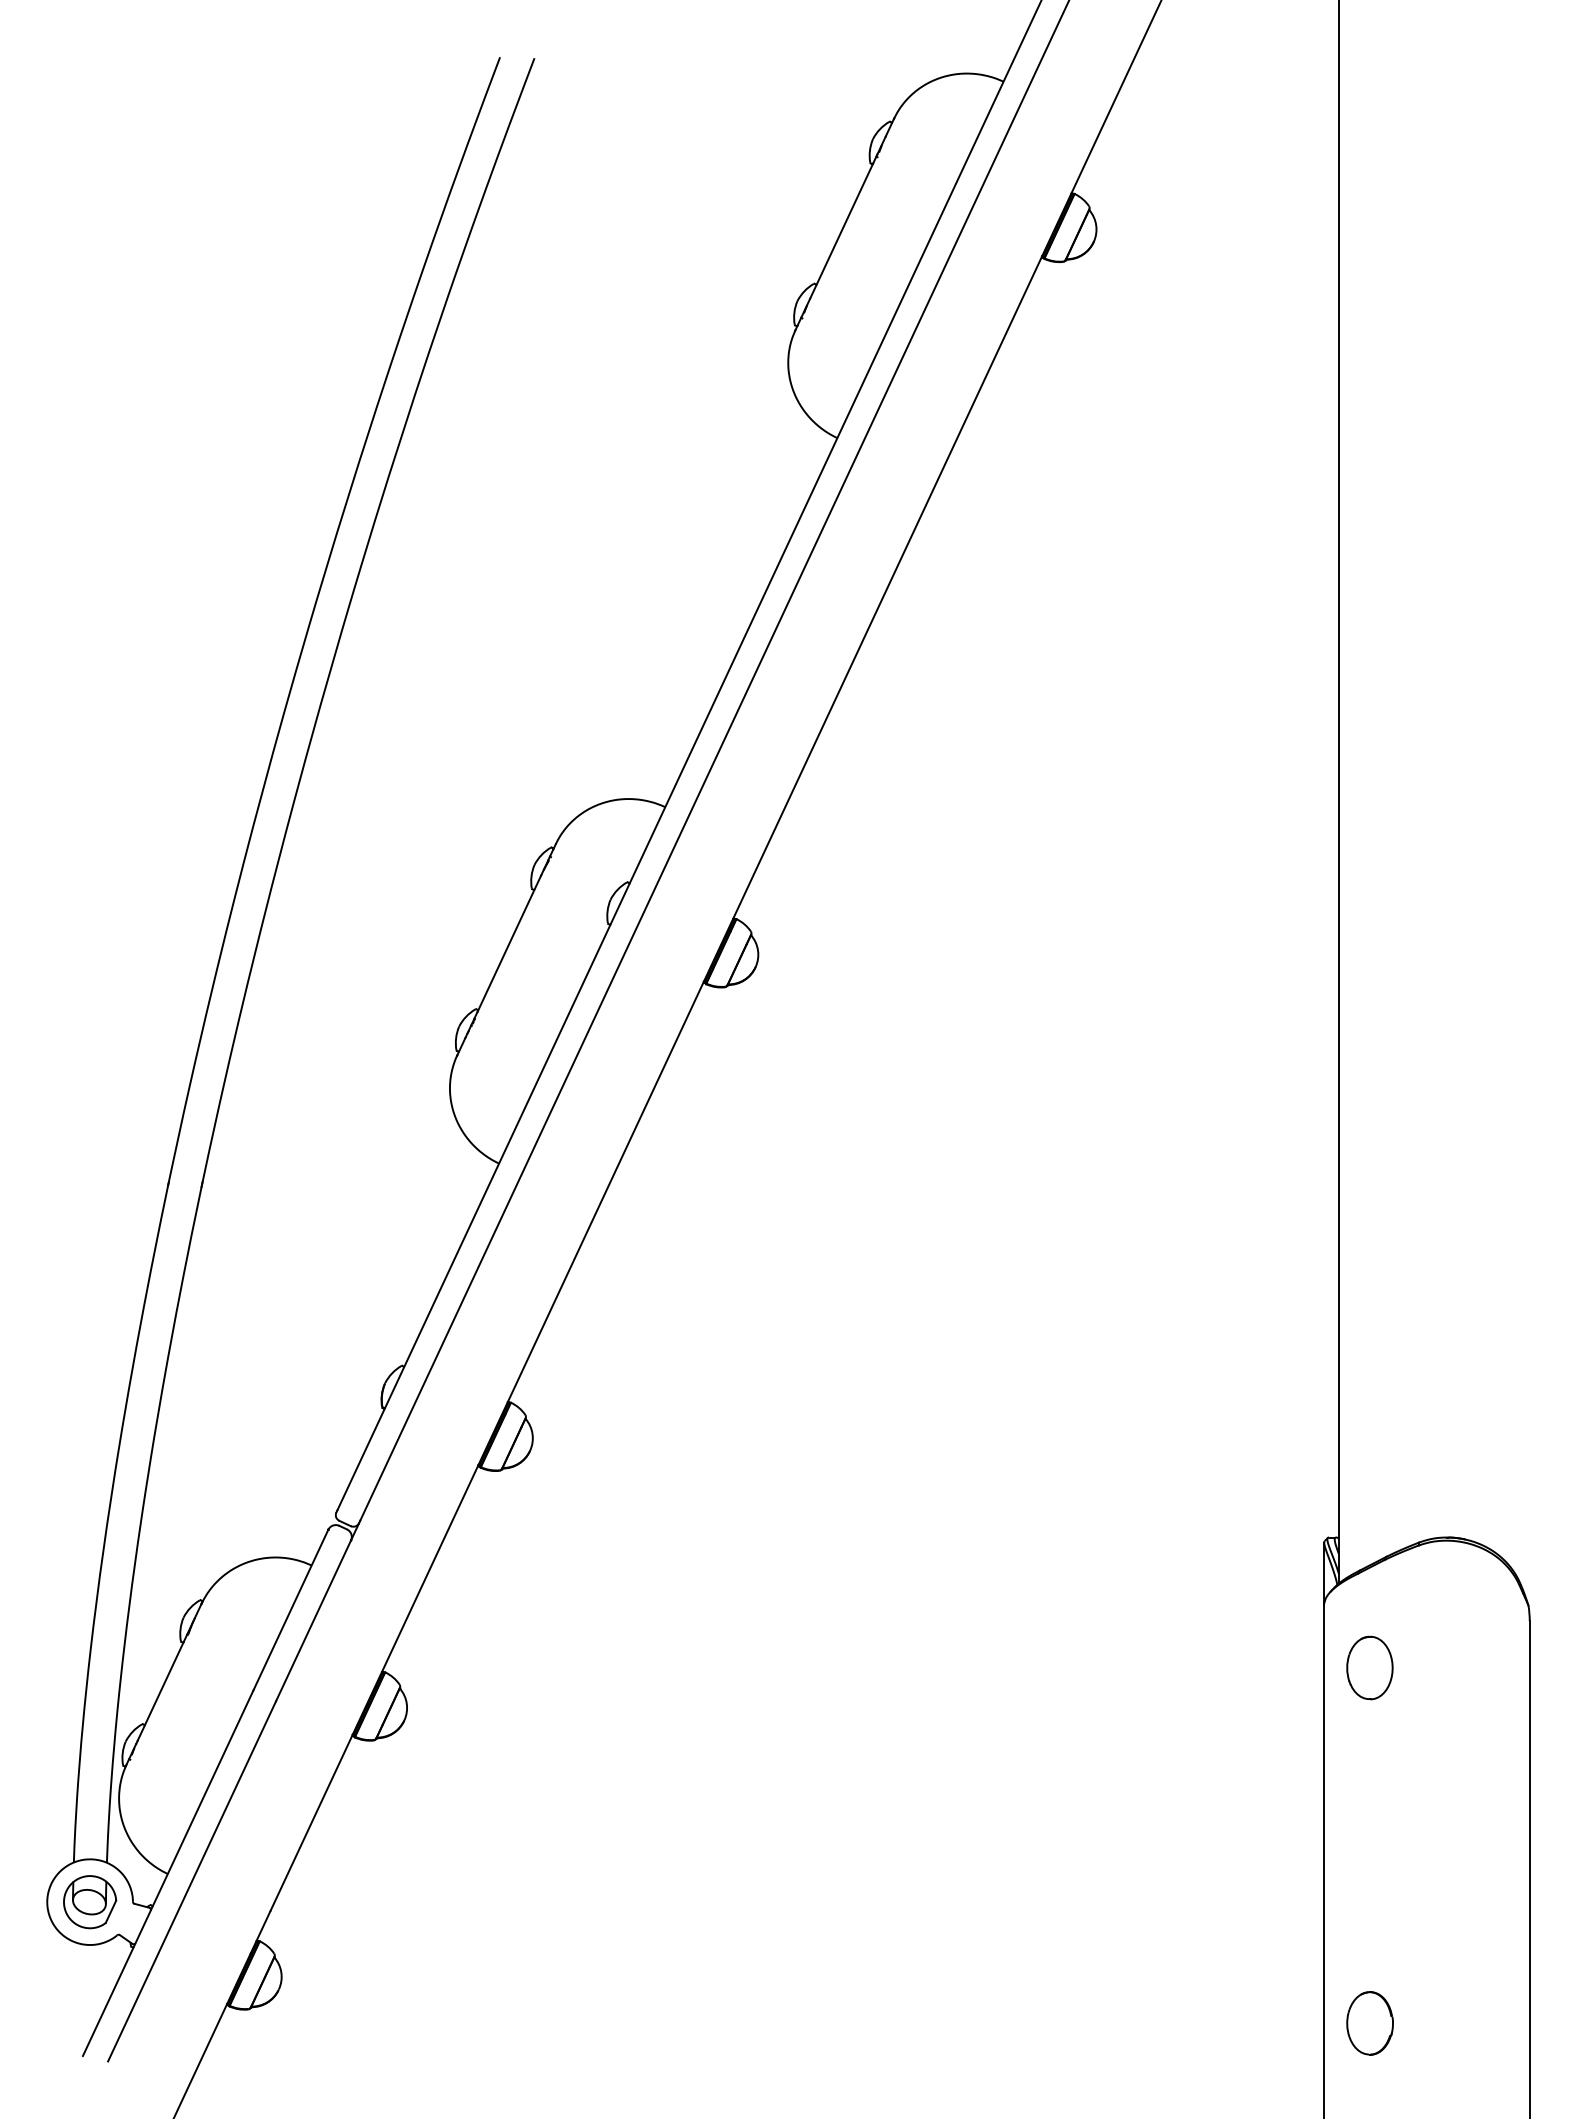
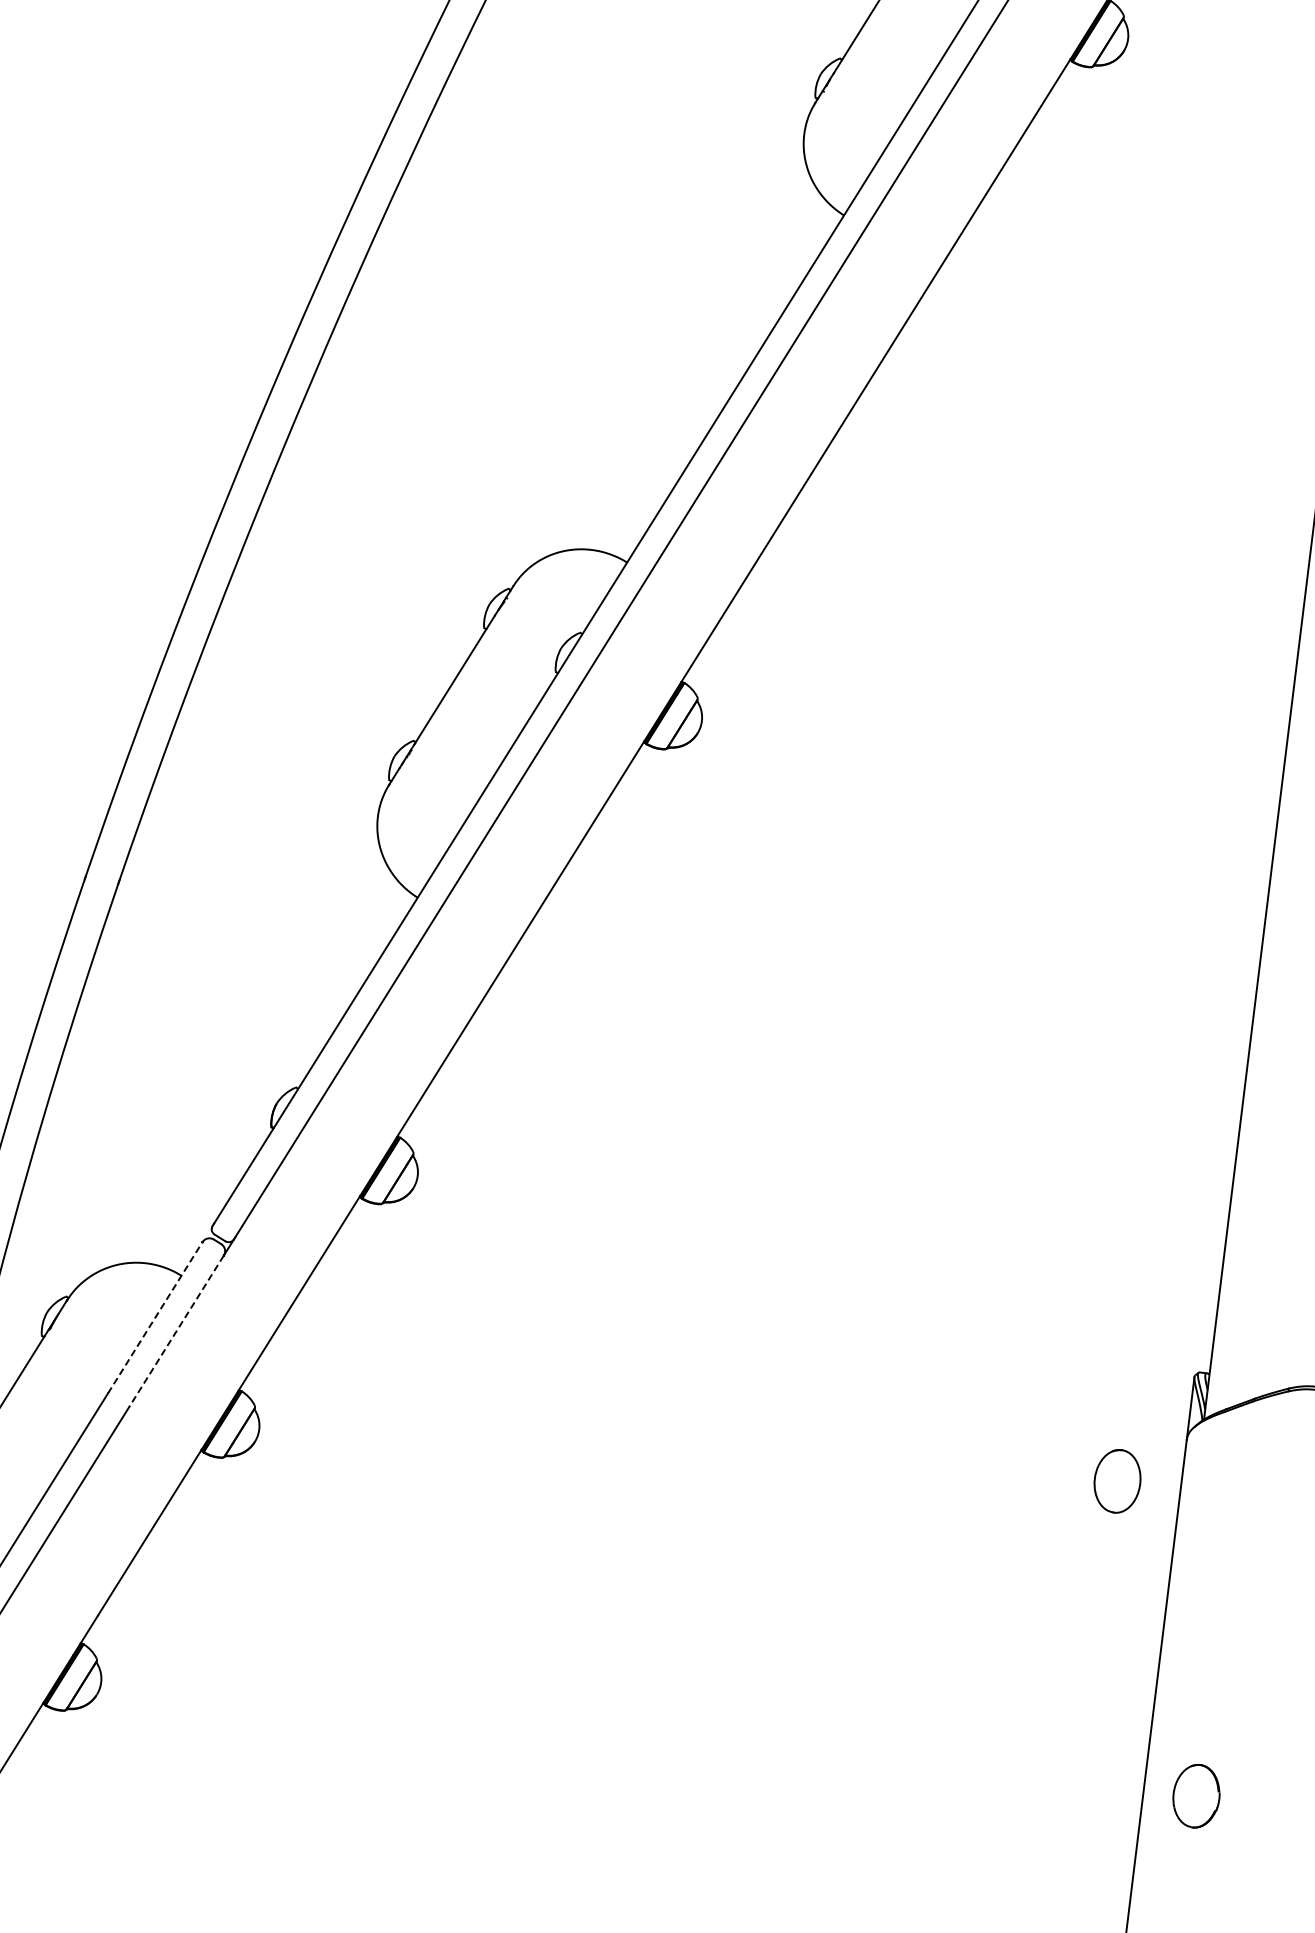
line: (290, 1610) -> (154, 1318), solid -> dashed
line: (313, 1620) -> (176, 1330), solid -> dashed
part: (1369, 1667) -> (1117, 1480), moved
part: (1369, 2023) -> (1195, 1796), moved

